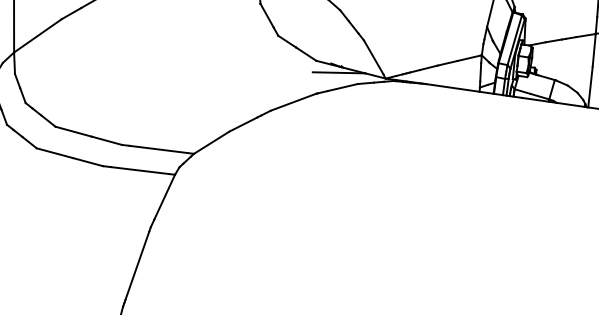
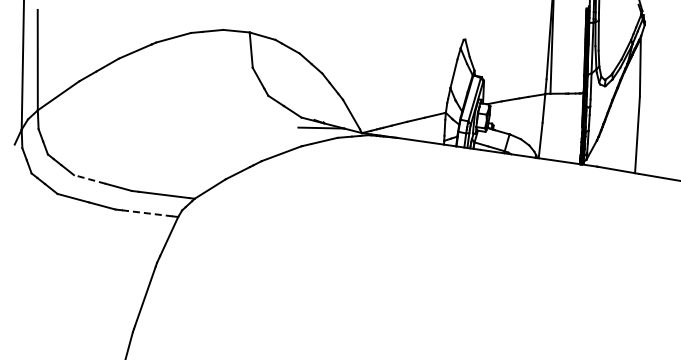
line: (73, 131) -> (89, 179), solid -> dashed
line: (139, 170) -> (147, 213), solid -> dashed

